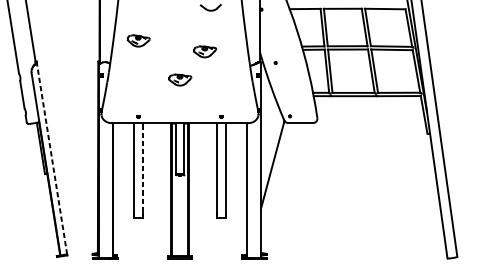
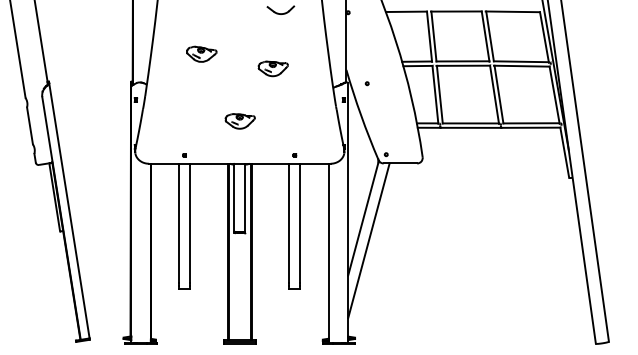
part: (138, 40) -> (201, 53), moved
part: (179, 80) -> (239, 121), moved
line: (52, 158) -> (69, 210), dashed -> solid
line: (142, 168) -> (190, 224), dashed -> solid
line: (276, 180) -> (368, 240), added

